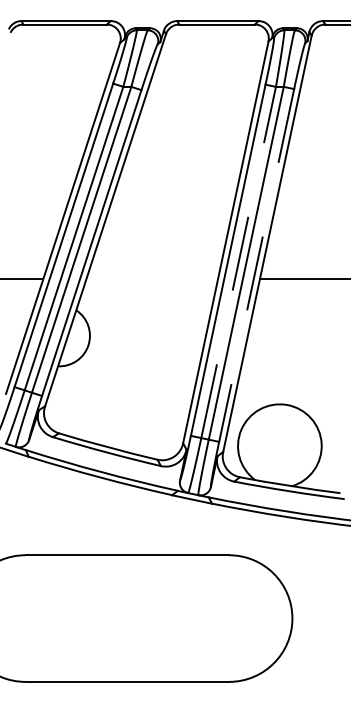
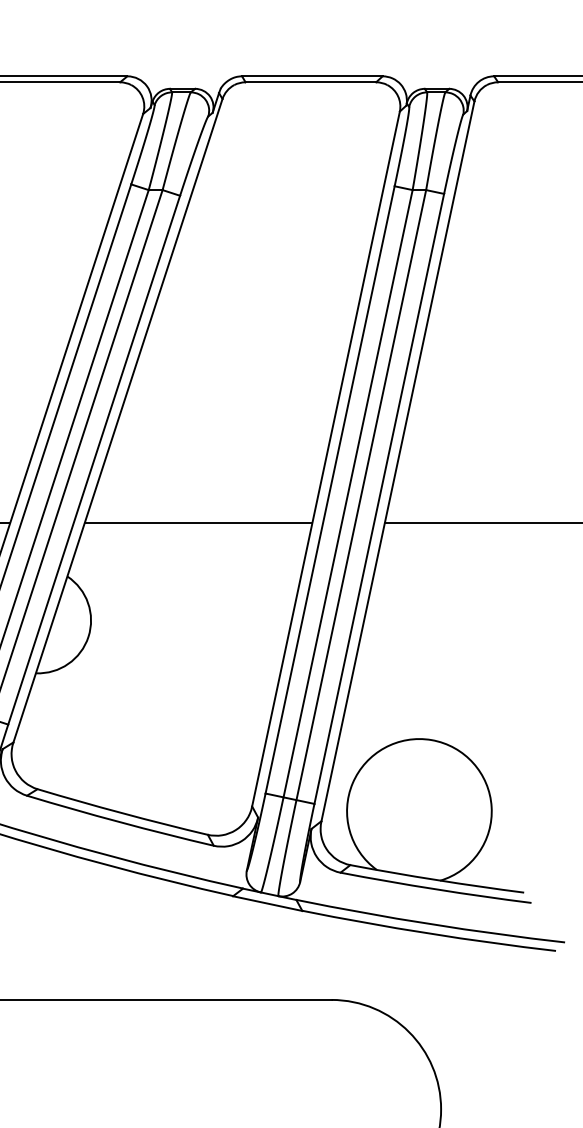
line: (238, 262) -> (347, 493), dashed -> solid
line: (256, 265) -> (378, 498), dashed -> solid
line: (152, 279) -> (199, 523), added

